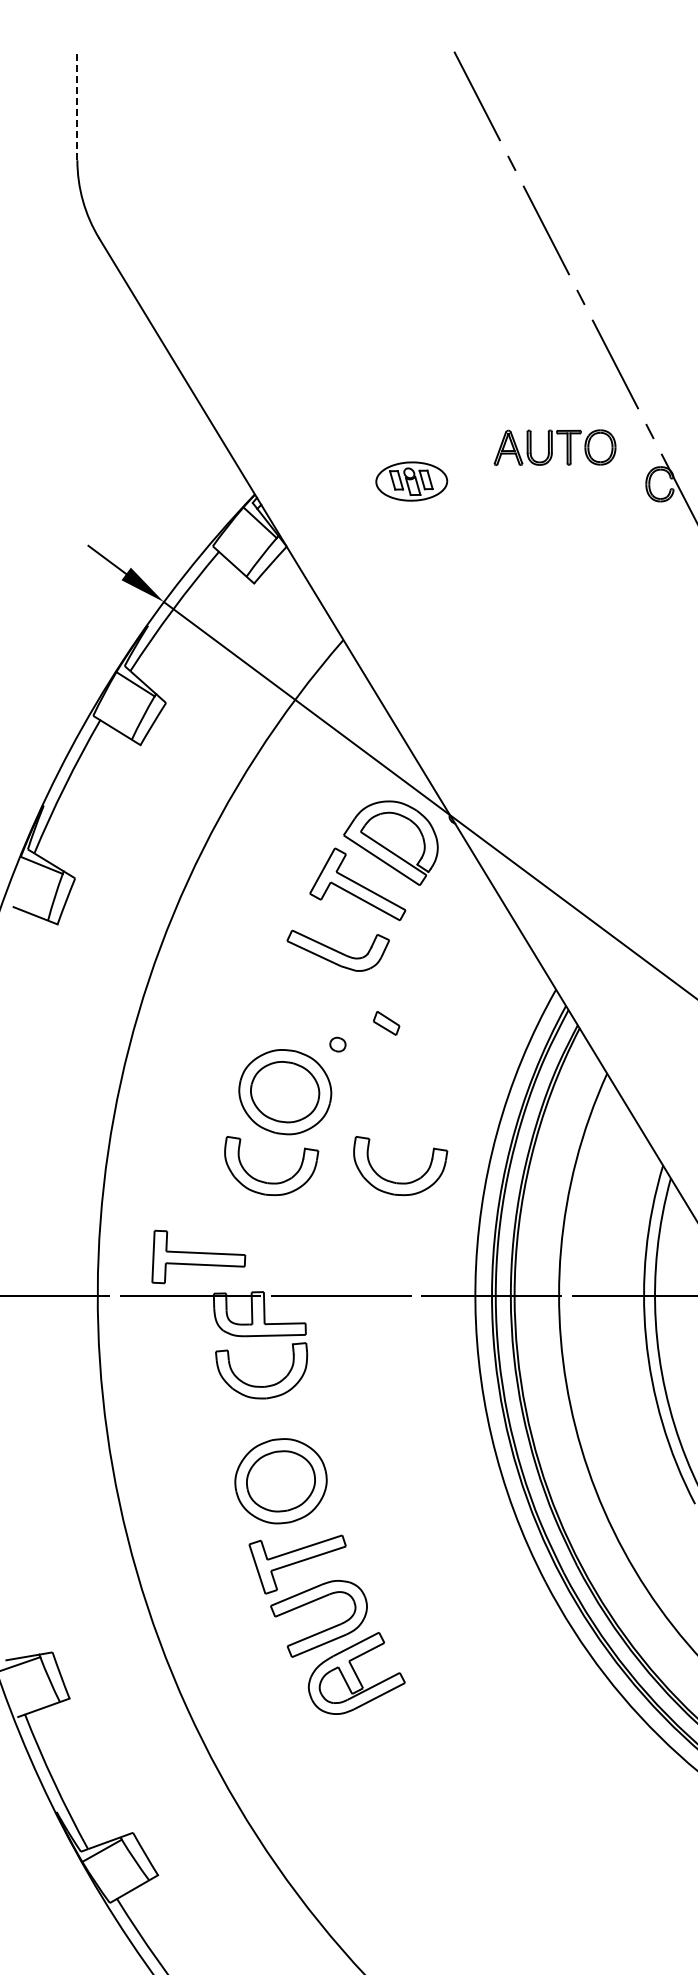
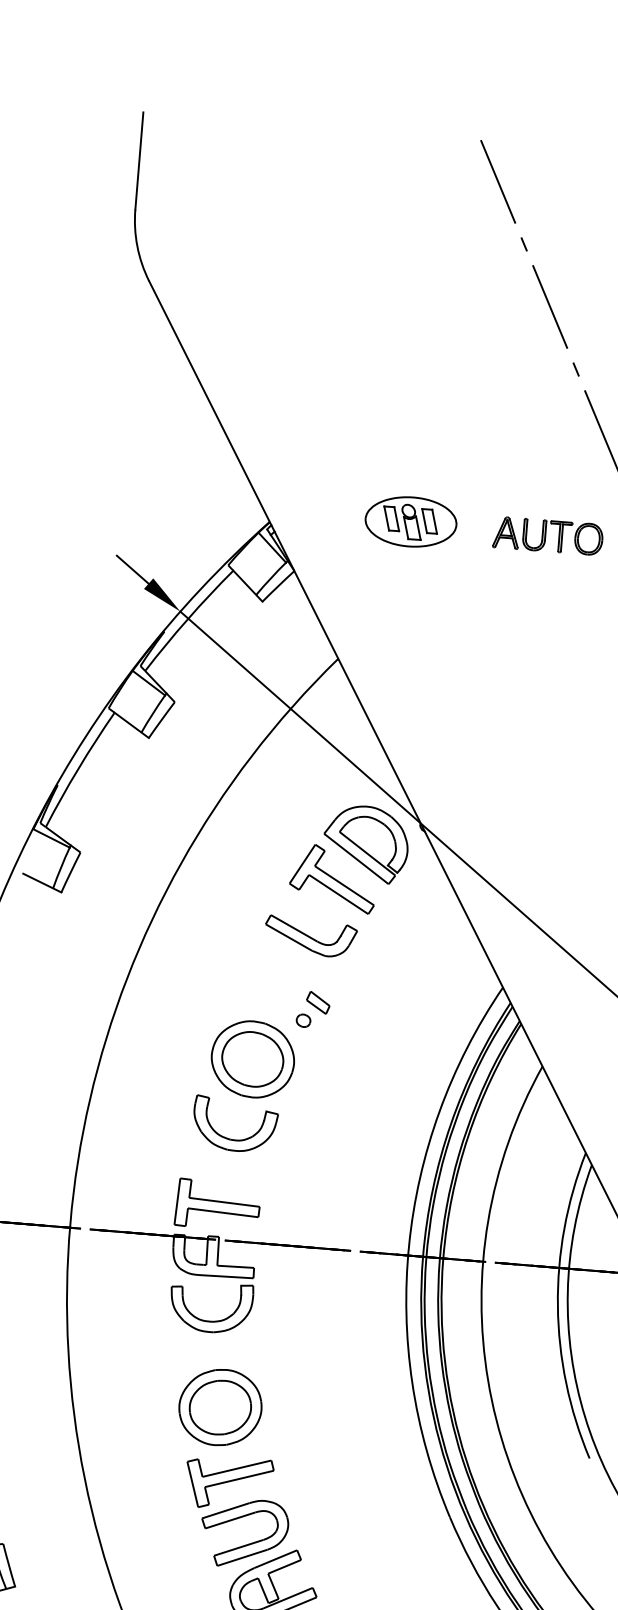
line: (77, 105) -> (139, 160), dashed -> solid
part: (554, 447) -> (547, 535), moved
part: (411, 481) -> (410, 521), size x1.43
part: (386, 1023) -> (318, 1002), moved
part: (400, 1182) -> (349, 1148), removed
part: (198, 1256) -> (217, 1204), moved

